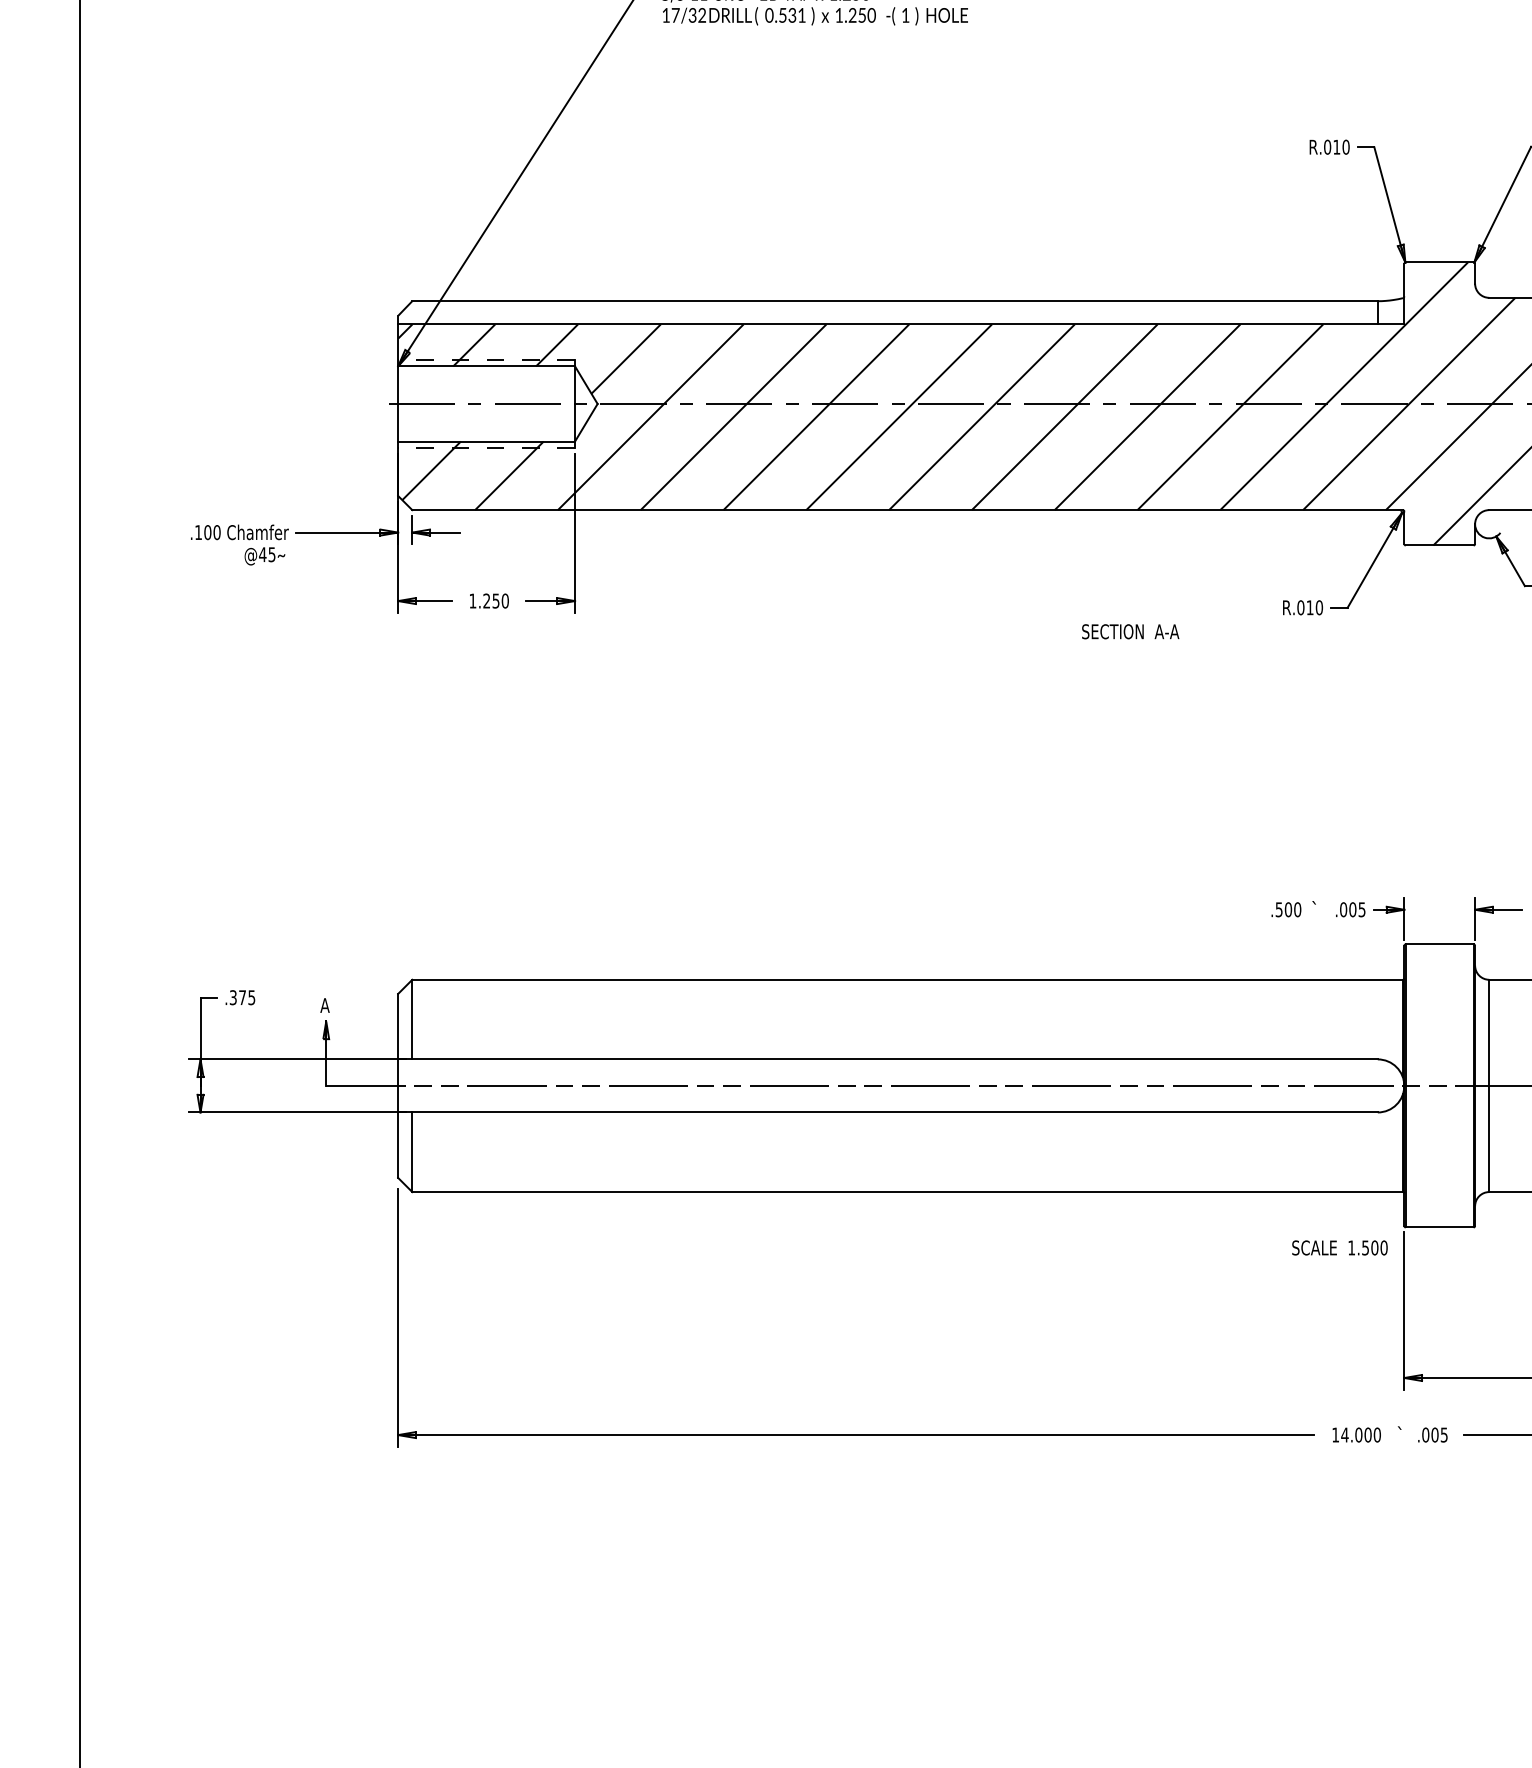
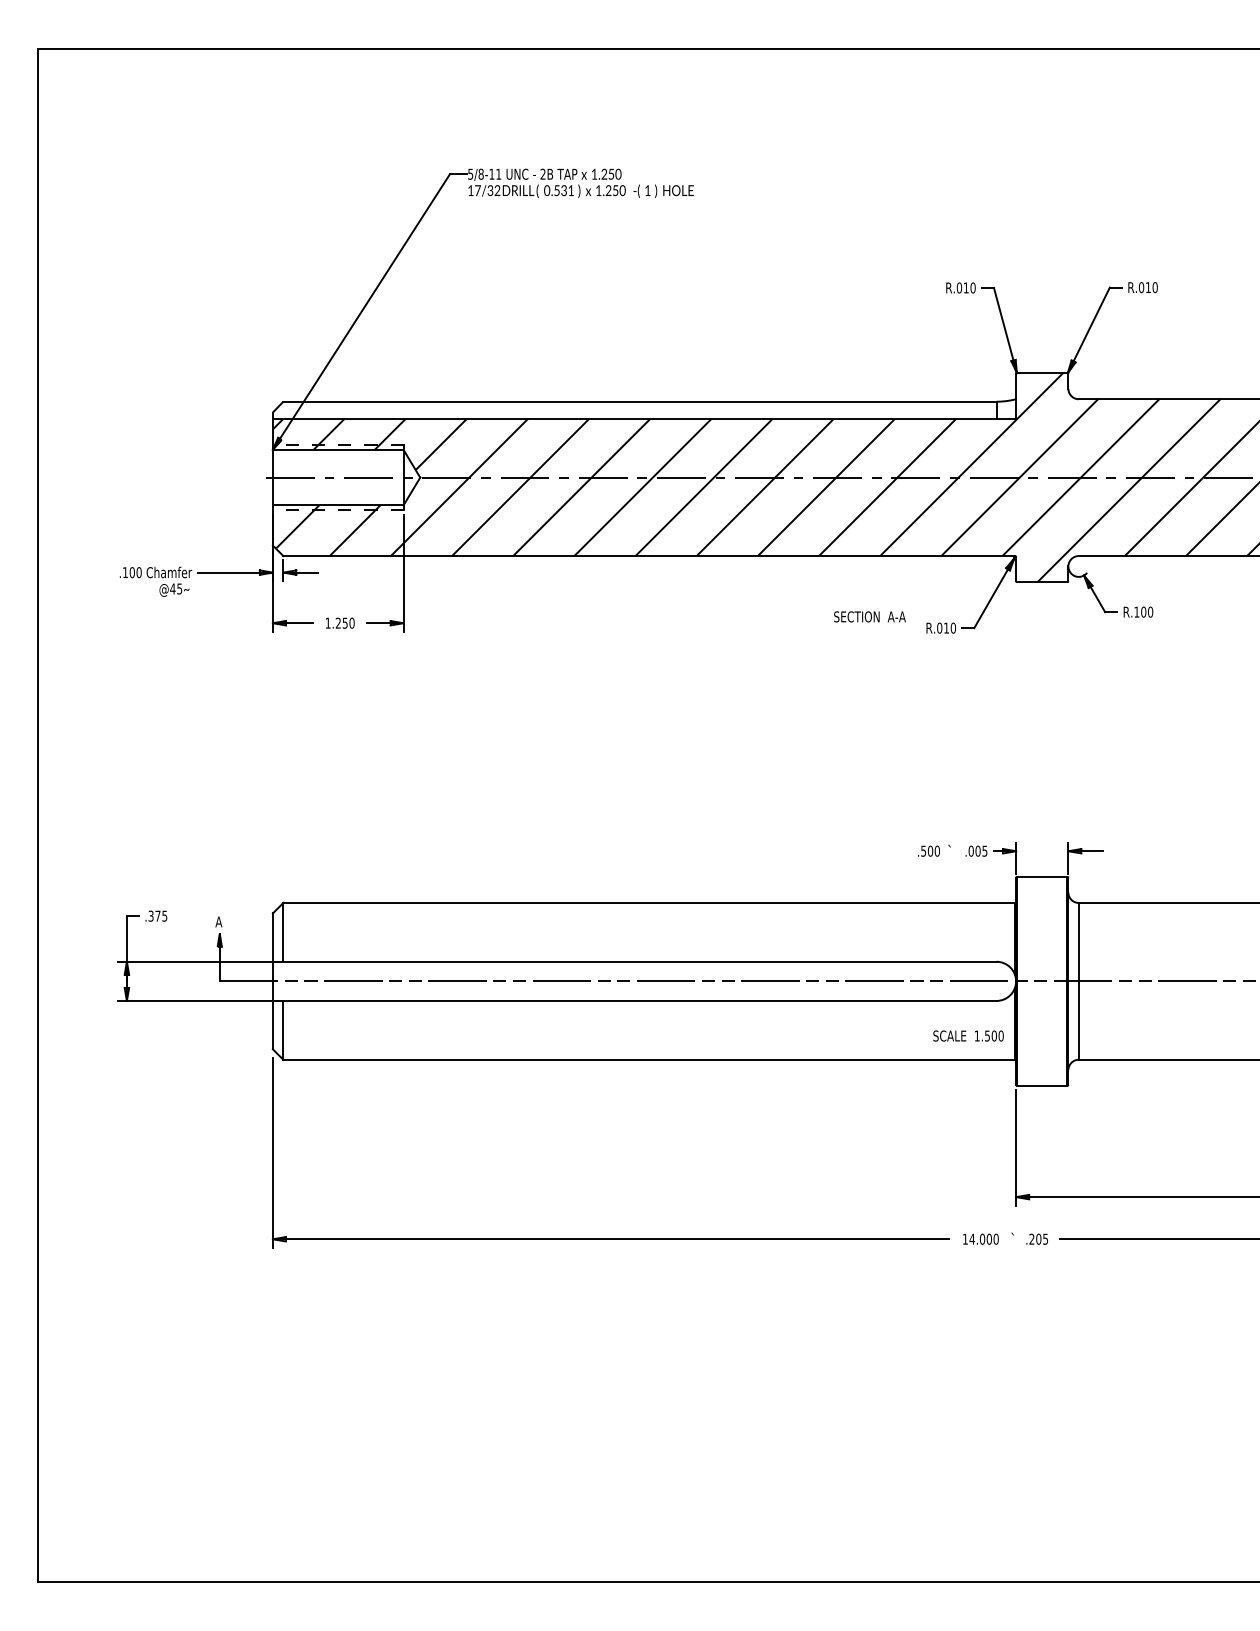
text: (1130, 631) -> (869, 616), moved
text: (1339, 1247) -> (968, 1035), moved
text: (1425, 1434) -> (1031, 1238), .005 -> .205

